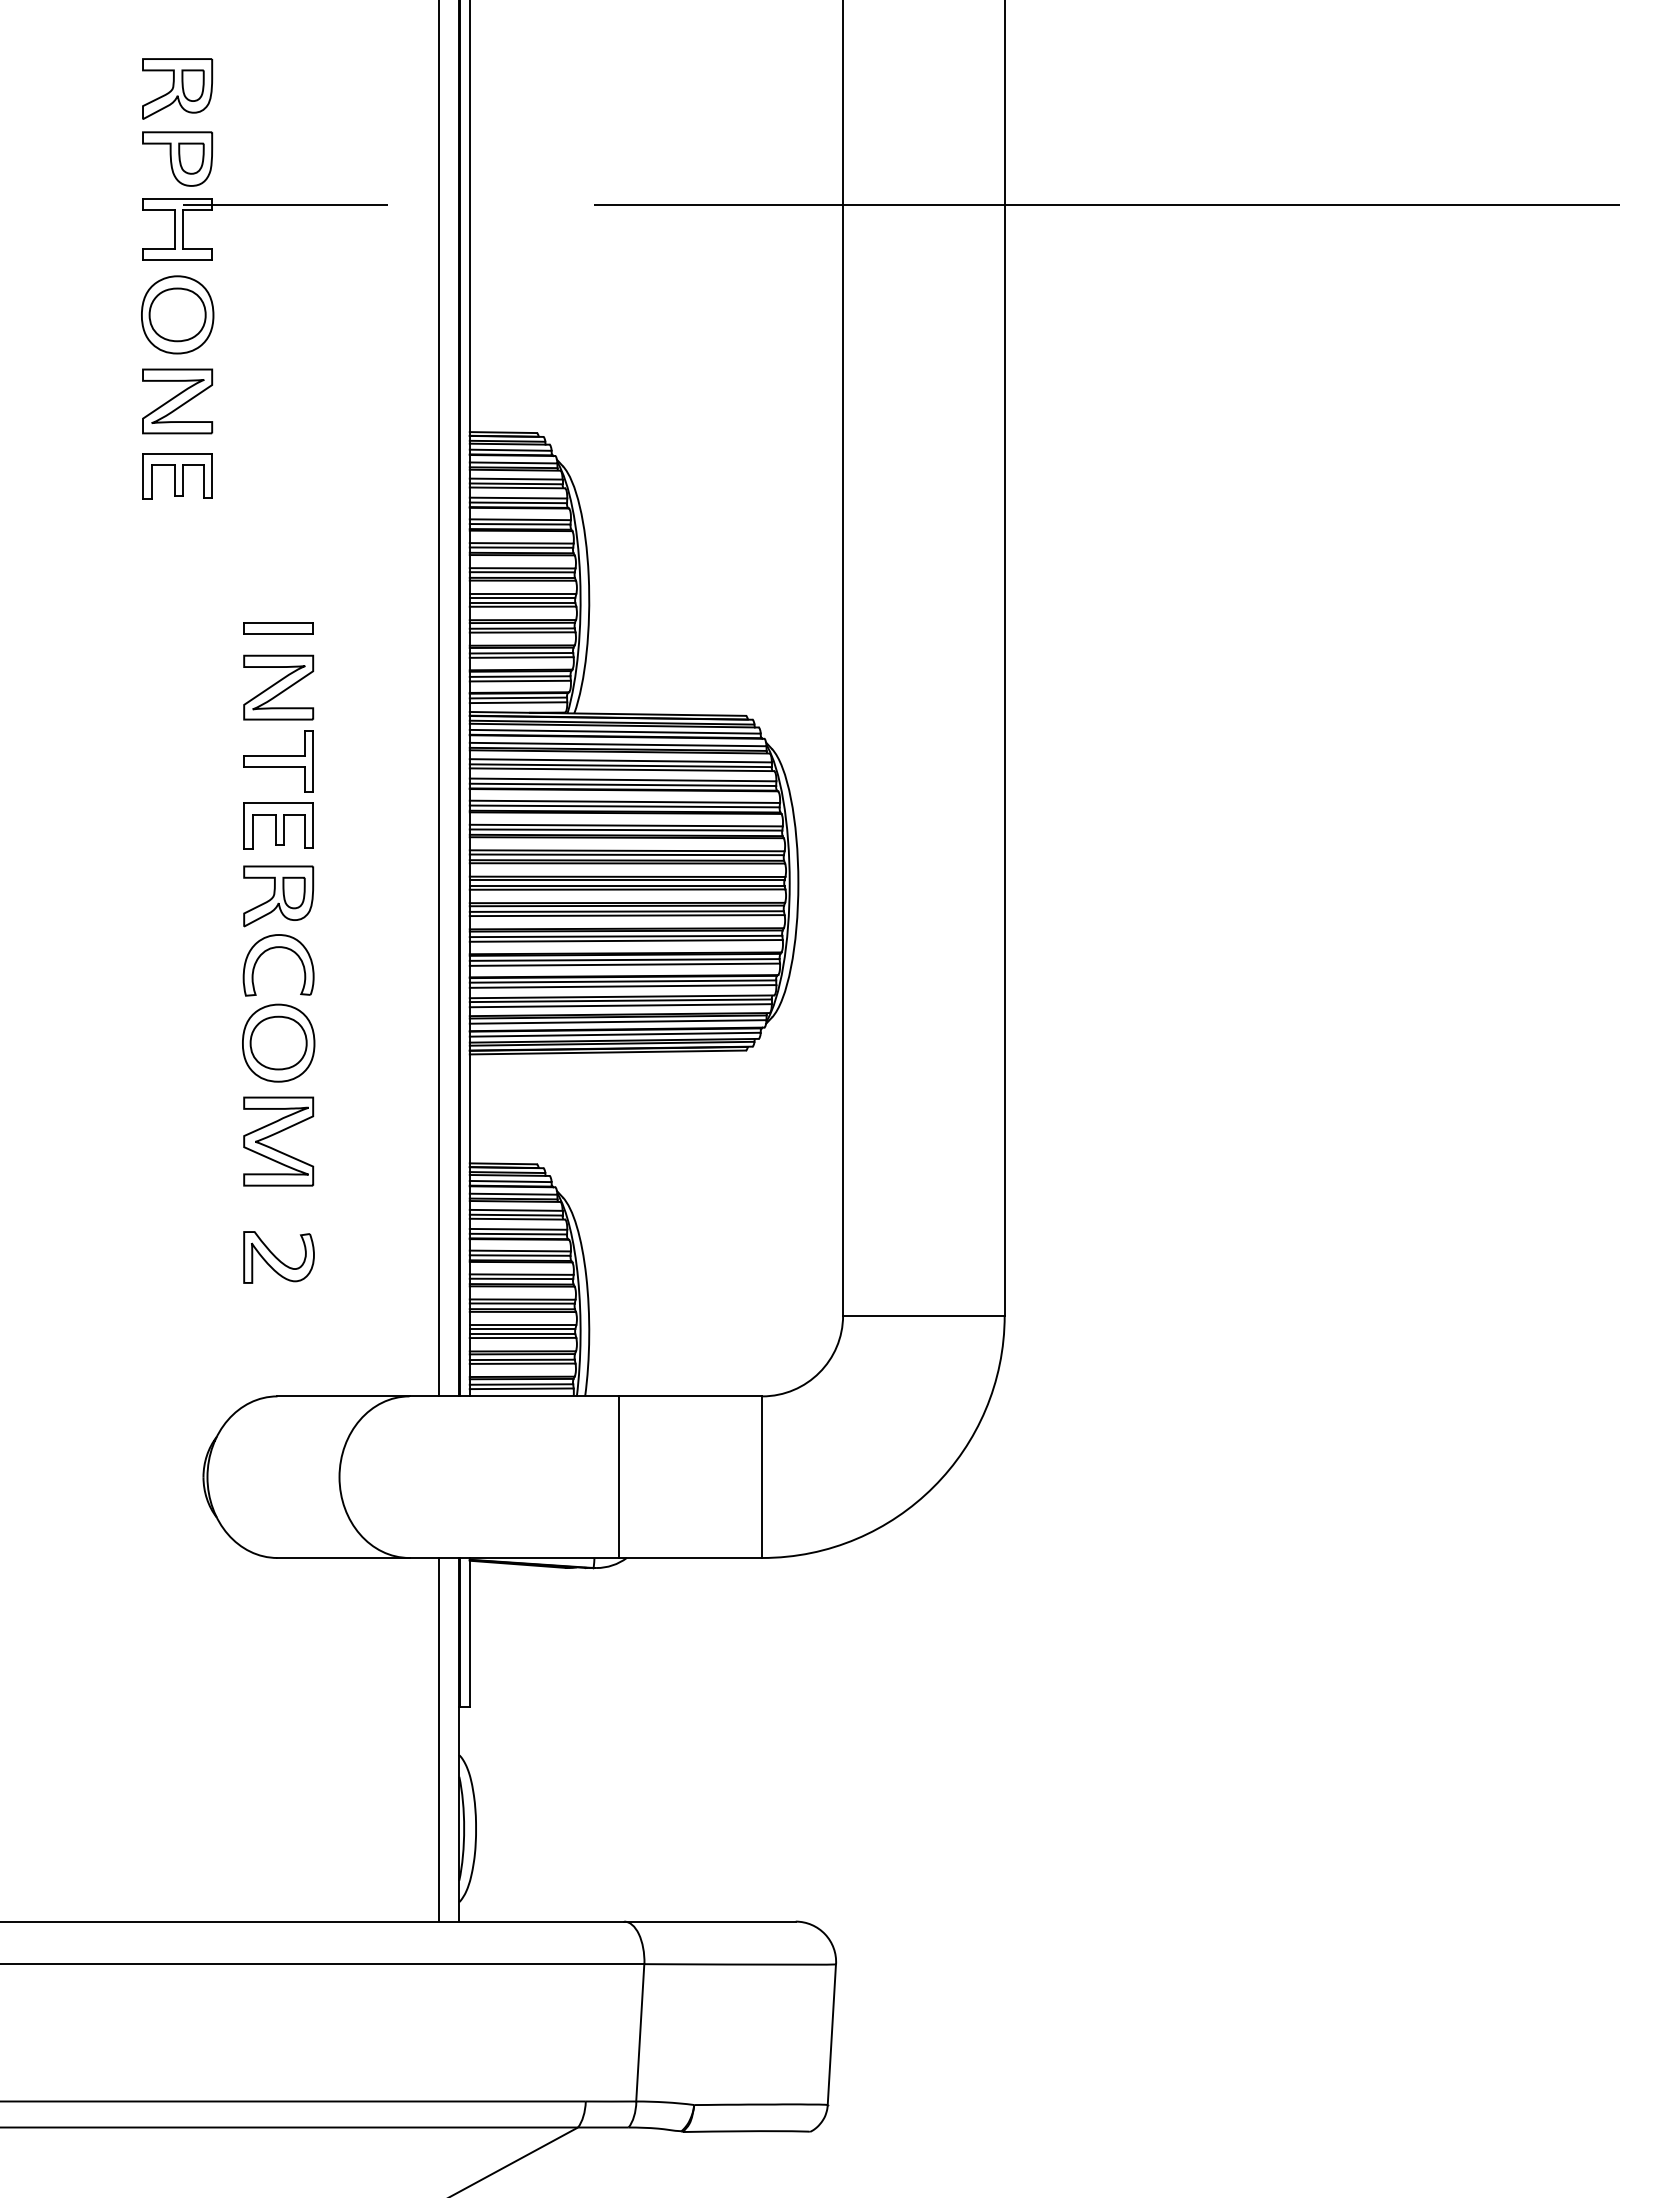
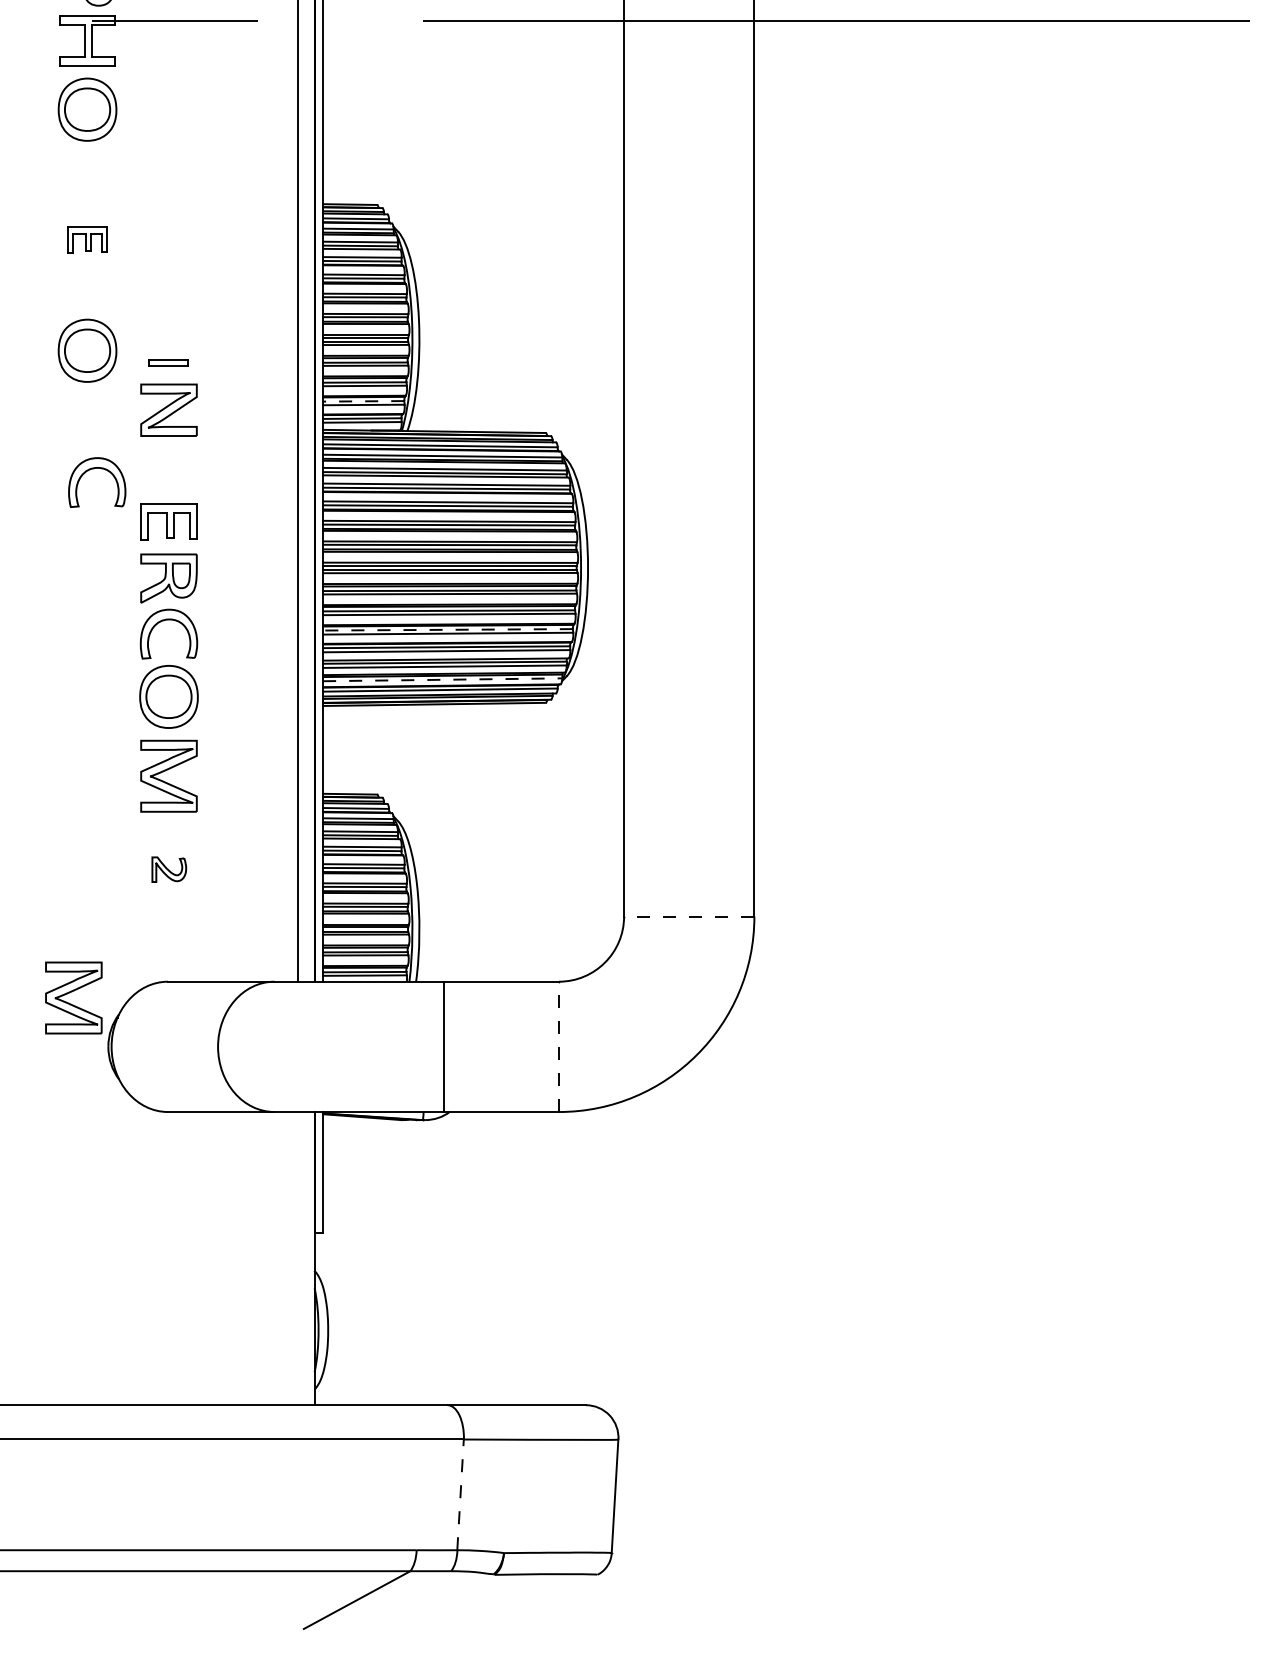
part: (177, 401) -> (87, 179), removed
part: (177, 476) -> (87, 240), size x0.7
part: (177, 613) -> (87, 350), added
part: (278, 628) -> (168, 362), size x0.7
line: (519, 676) -> (363, 401), solid -> dashed
part: (188, 760) -> (96, 468), added
part: (278, 761) -> (168, 469), removed
line: (624, 959) -> (447, 629), solid -> dashed
line: (618, 1021) -> (443, 679), solid -> dashed
part: (278, 1257) -> (168, 869), size x0.6
line: (923, 1315) -> (688, 916), solid -> dashed
part: (156, 1410) -> (70, 993), added
line: (762, 1477) -> (559, 1047), solid -> dashed
line: (439, 1739) -> (298, 1258), removed
line: (640, 2032) -> (460, 1494), solid -> dashed

